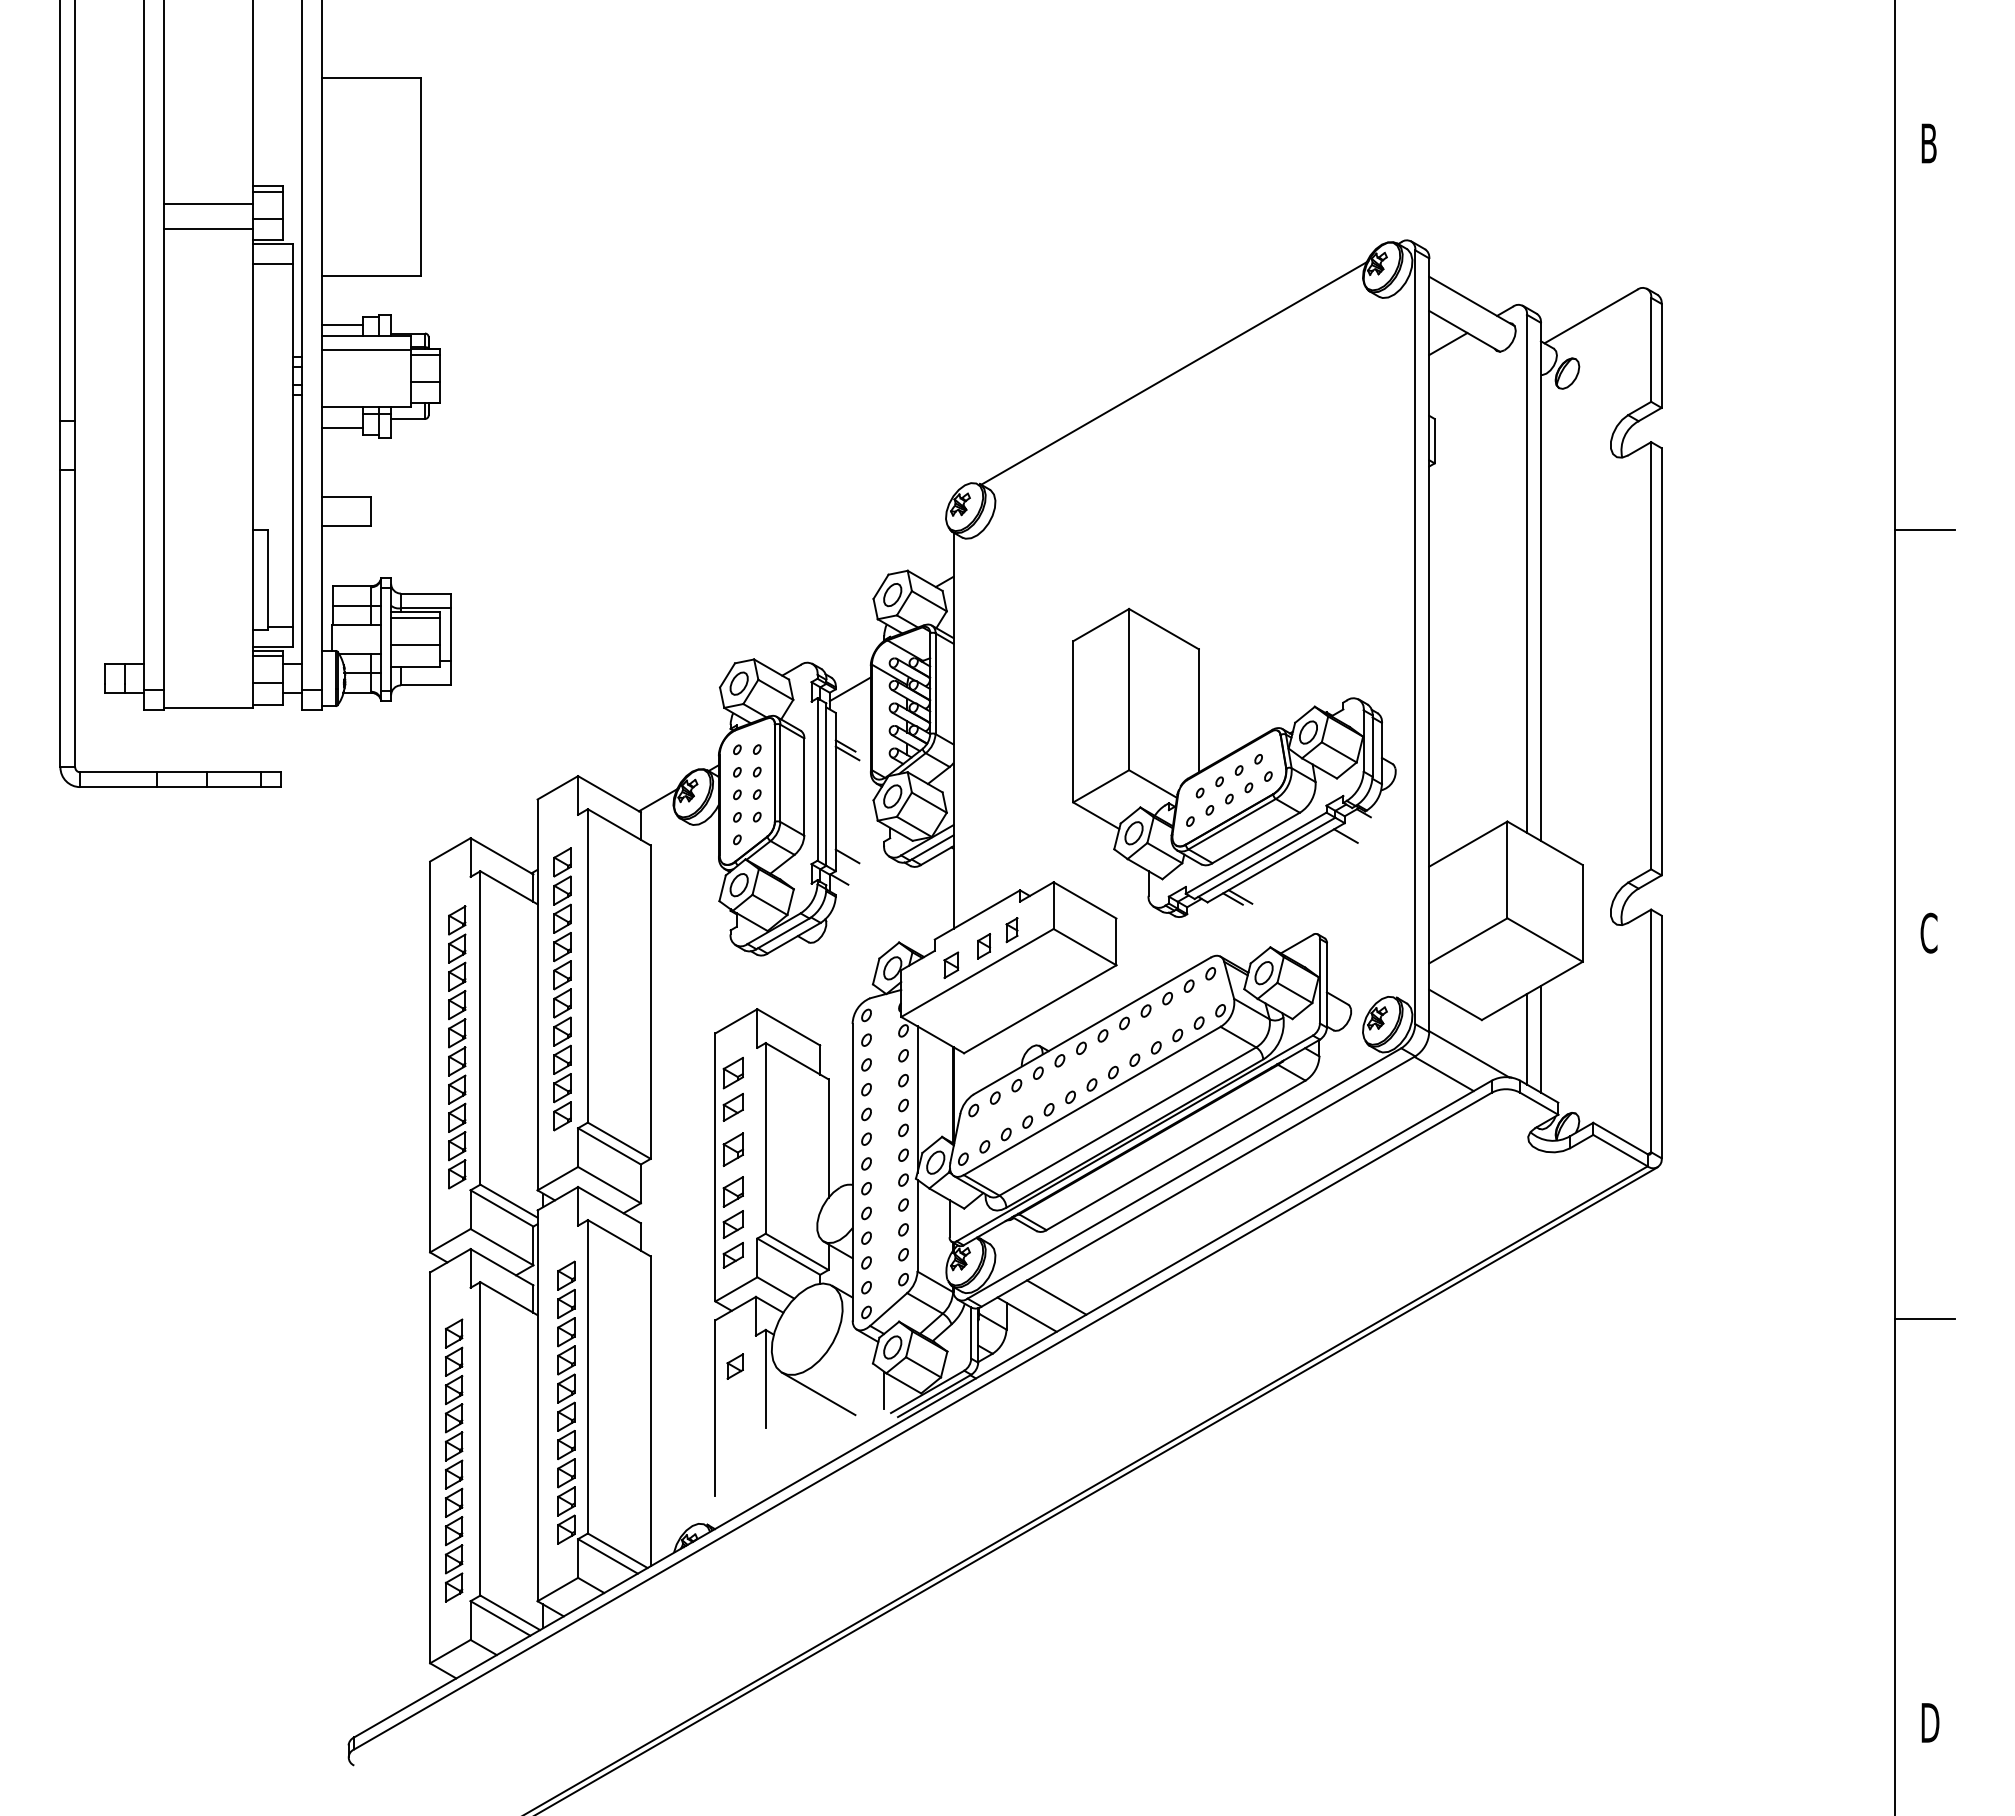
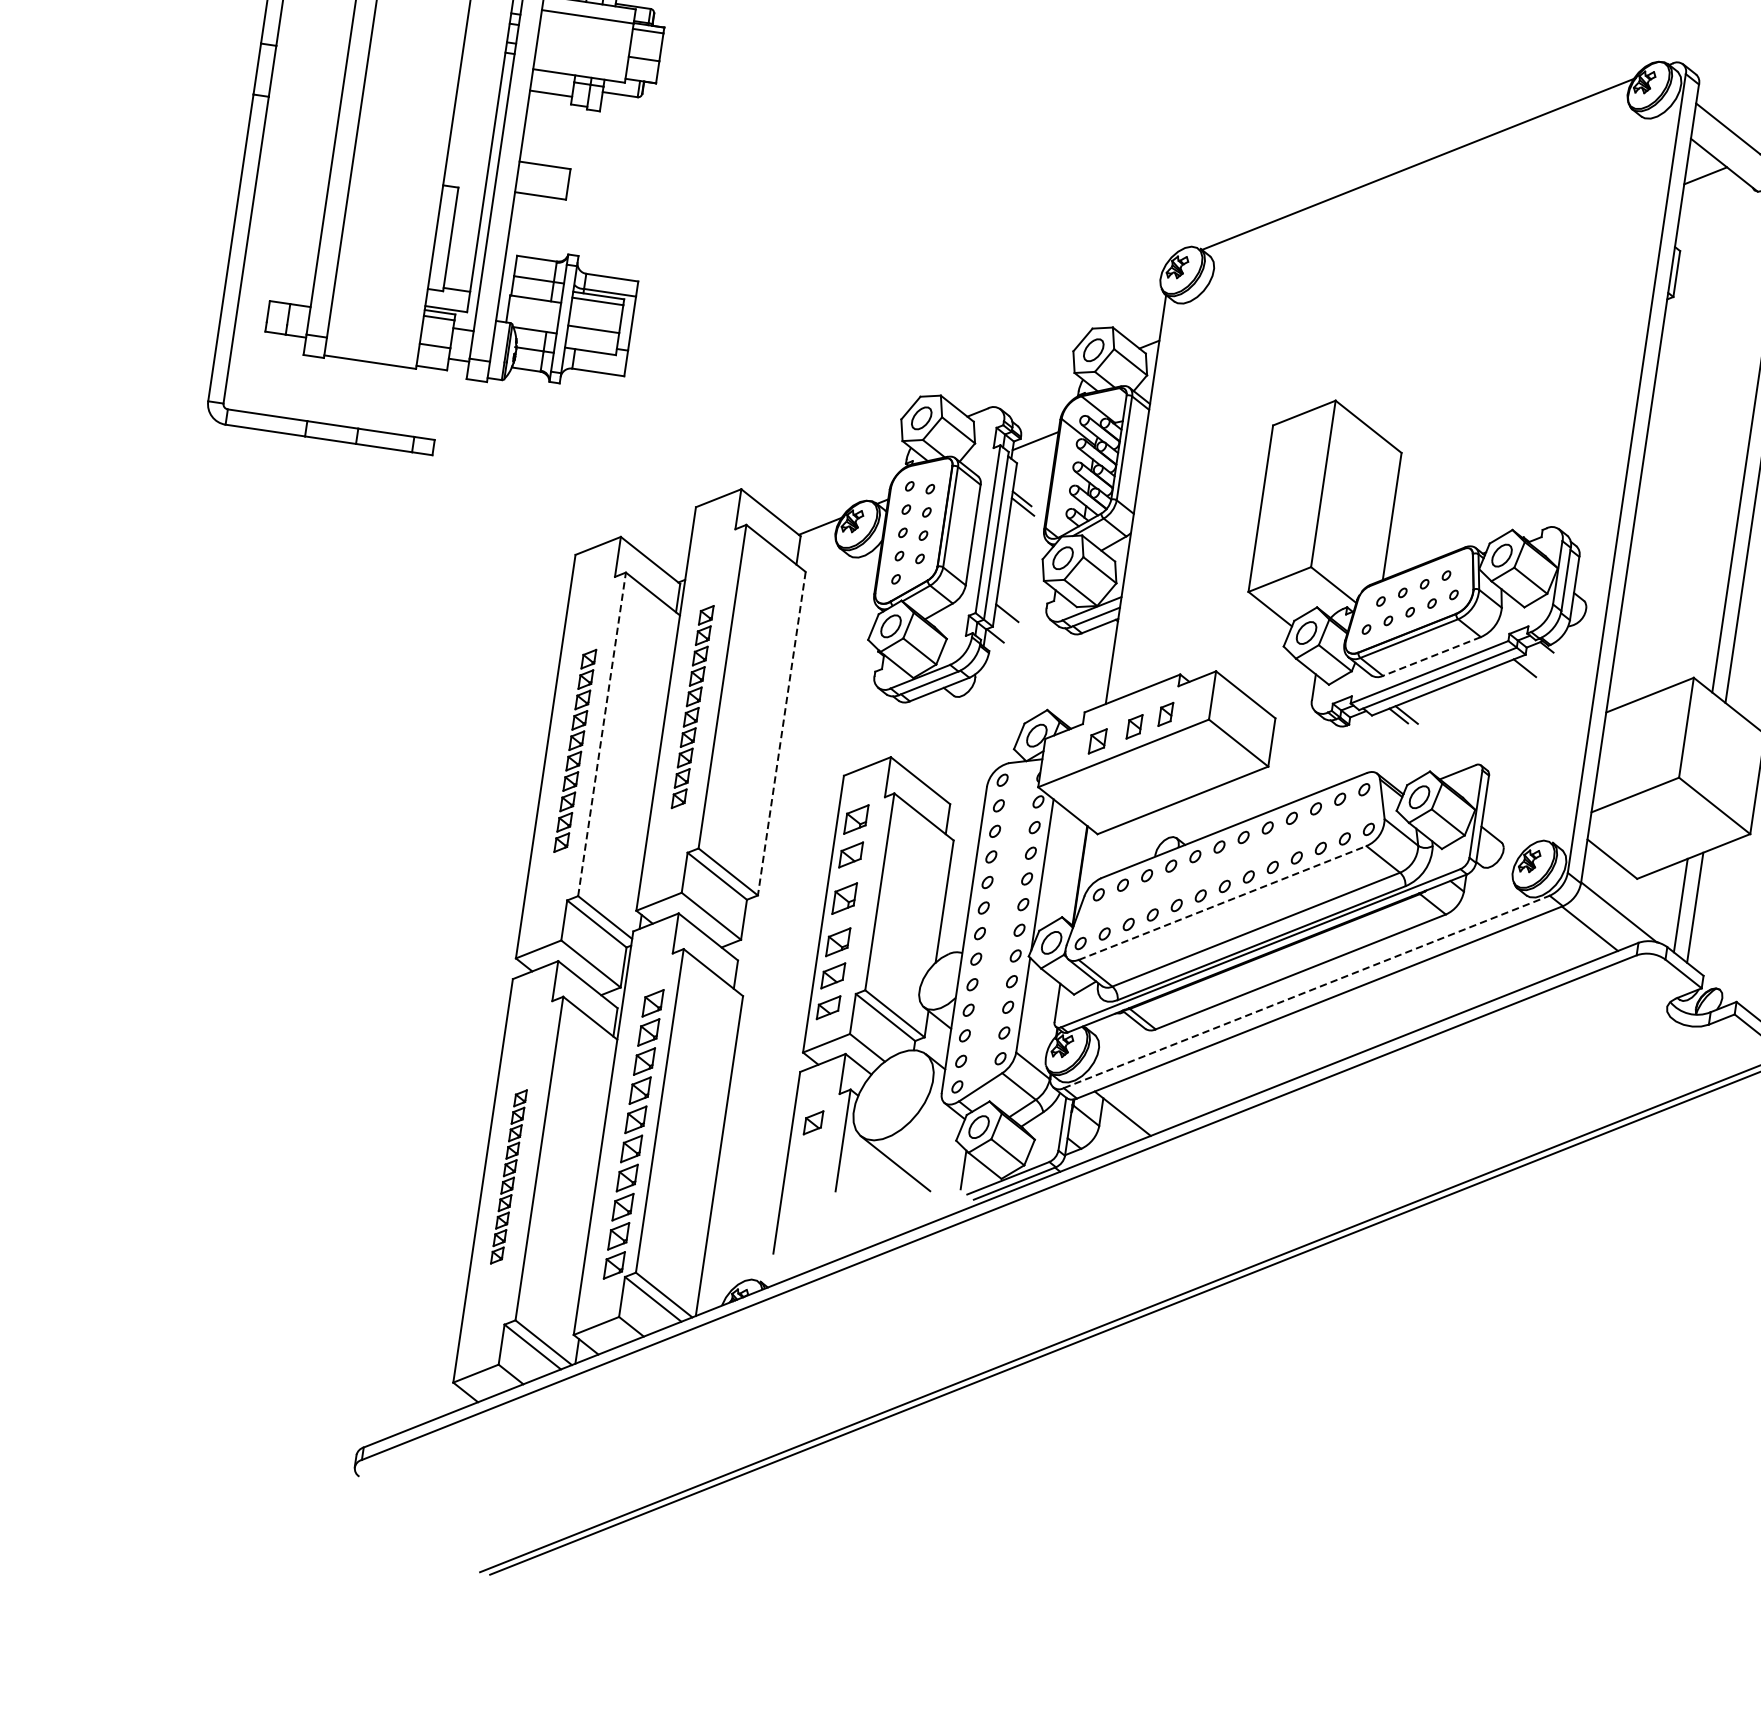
line: (1255, 838) -> (1431, 656), solid -> dashed
part: (562, 989) -> (692, 707), size x0.7
line: (650, 1002) -> (781, 734), solid -> dashed
line: (480, 1027) -> (602, 733), solid -> dashed
part: (457, 1047) -> (575, 751), size x0.7
line: (1092, 1100) -> (1222, 902), solid -> dashed
line: (1184, 1173) -> (1306, 991), solid -> dashed
line: (1056, 1297) -> (1155, 1100), removed
part: (453, 1460) -> (508, 1176), size x0.6

